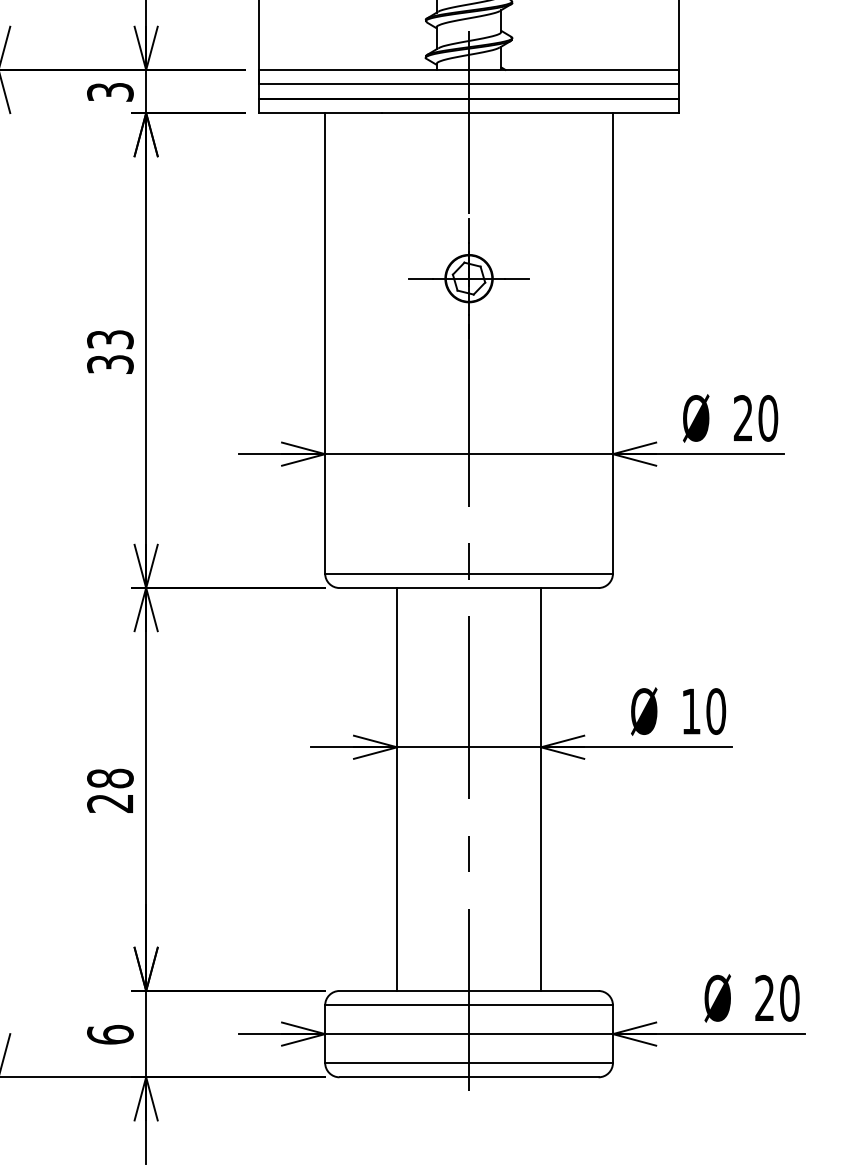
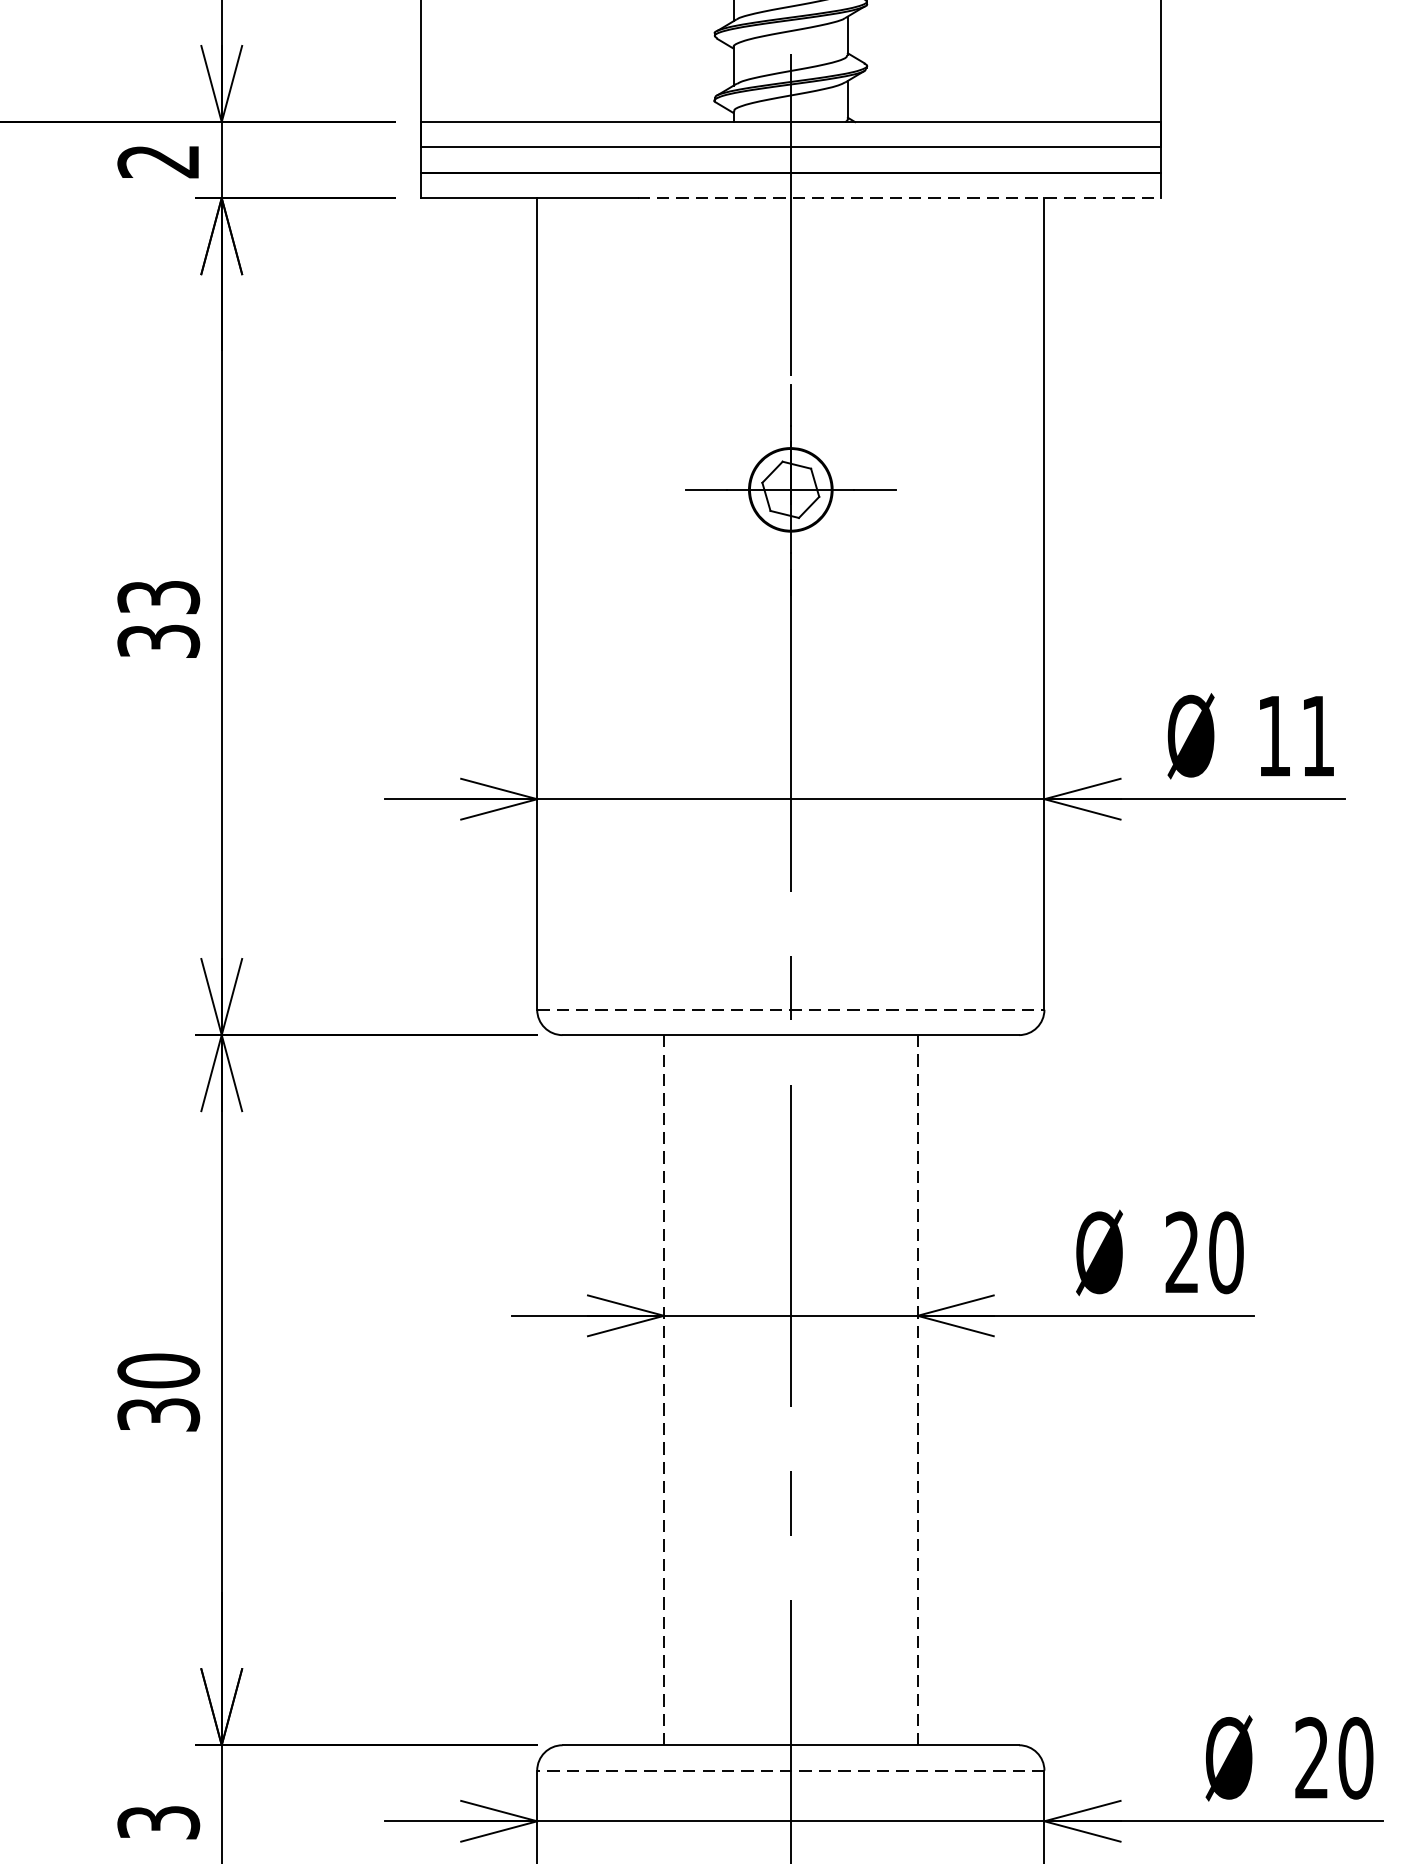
text: (110, 92) -> (158, 161), 3 -> 2
line: (530, 113) -> (899, 198), solid -> dashed
text: (755, 418) -> (1295, 736), 20 -> 11
line: (469, 573) -> (791, 1009), solid -> dashed
text: (690, 711) -> (1181, 1252), 10 -> 20
line: (541, 789) -> (918, 1390), solid -> dashed
text: (110, 790) -> (158, 1391), 28 -> 30
line: (397, 790) -> (664, 1391), solid -> dashed
line: (469, 1005) -> (791, 1770), solid -> dashed
text: (110, 1034) -> (158, 1821), 6 -> 3

